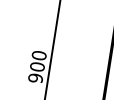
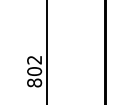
text: (37, 66) -> (34, 71), 900 -> 802

